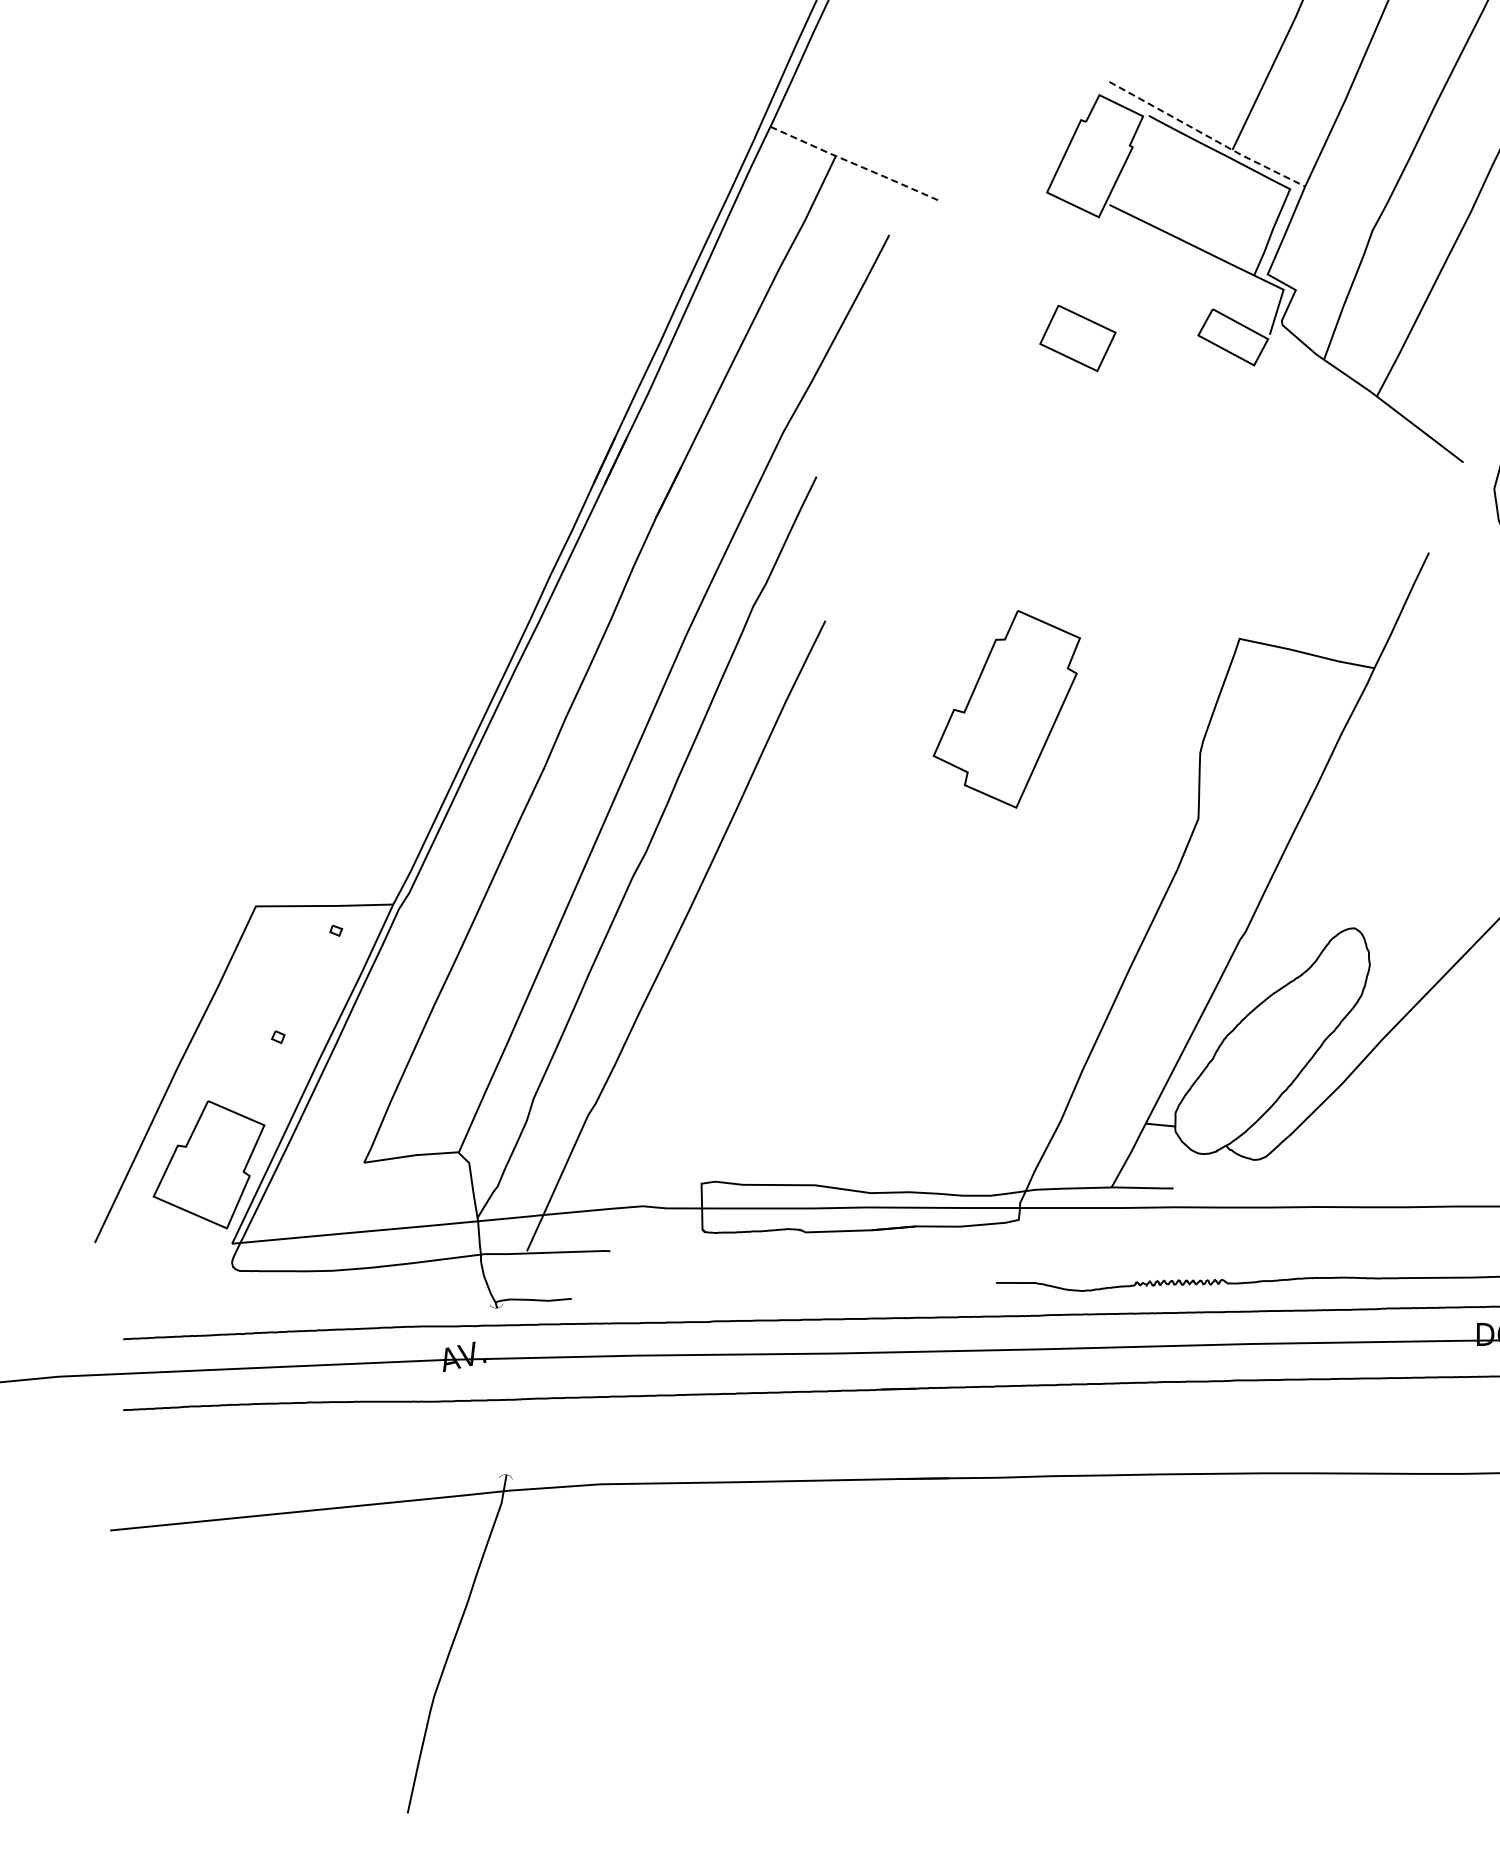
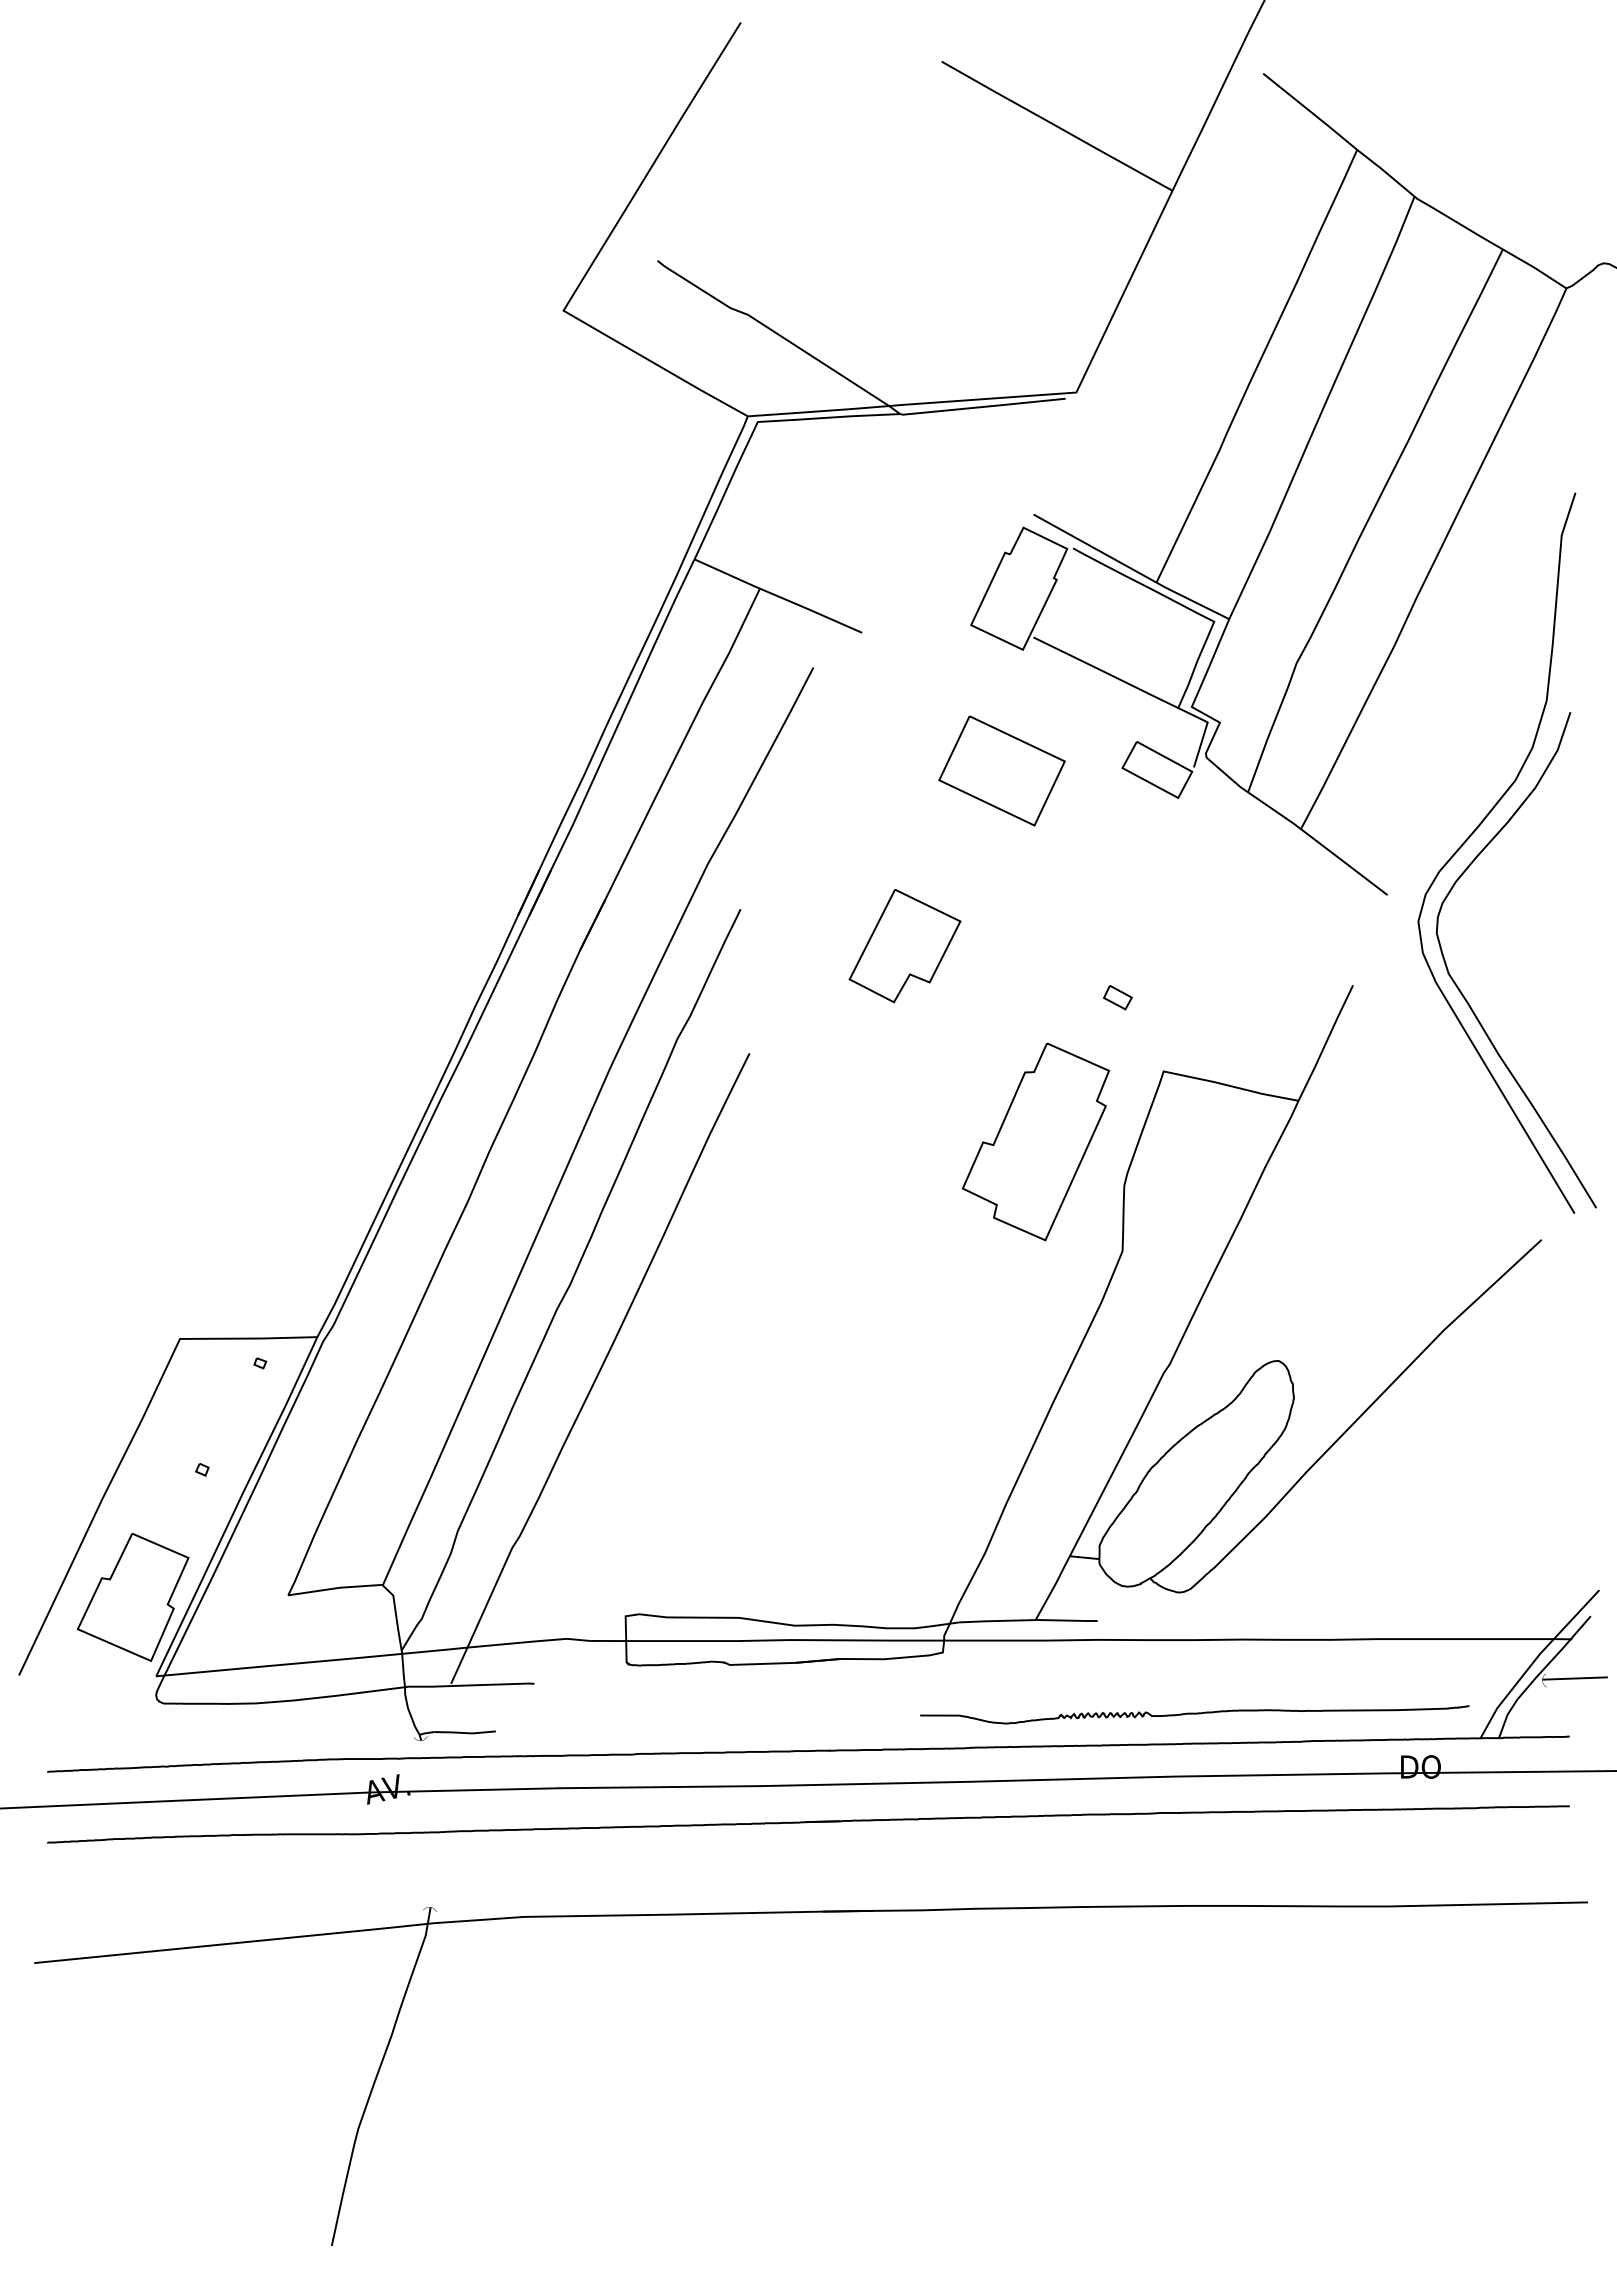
line: (1206, 135) -> (1130, 568), dashed -> solid
line: (854, 163) -> (778, 596), dashed -> solid
part: (1077, 337) -> (1001, 770), size x1.67
part: (980, 513) -> (904, 946), added
part: (1193, 564) -> (1117, 997), added
part: (1006, 708) -> (1035, 1141), moved

